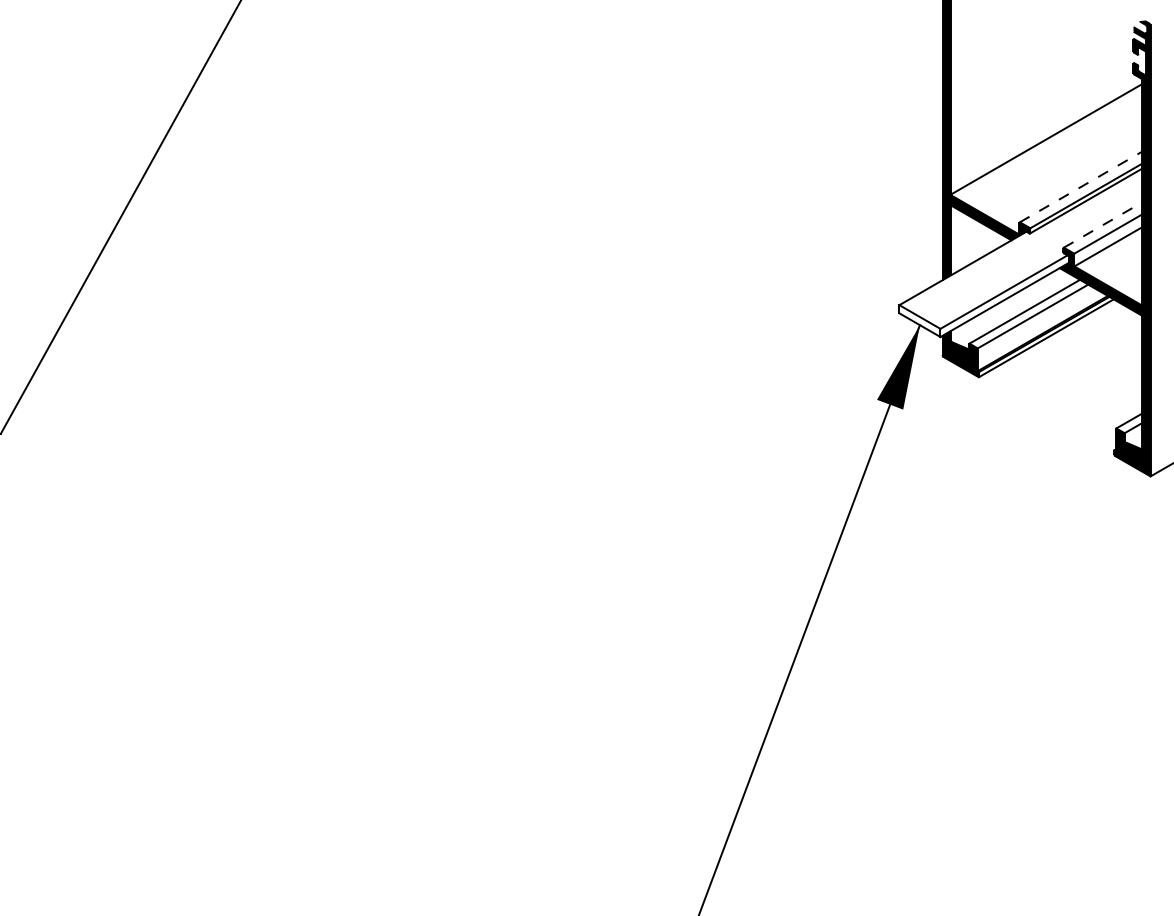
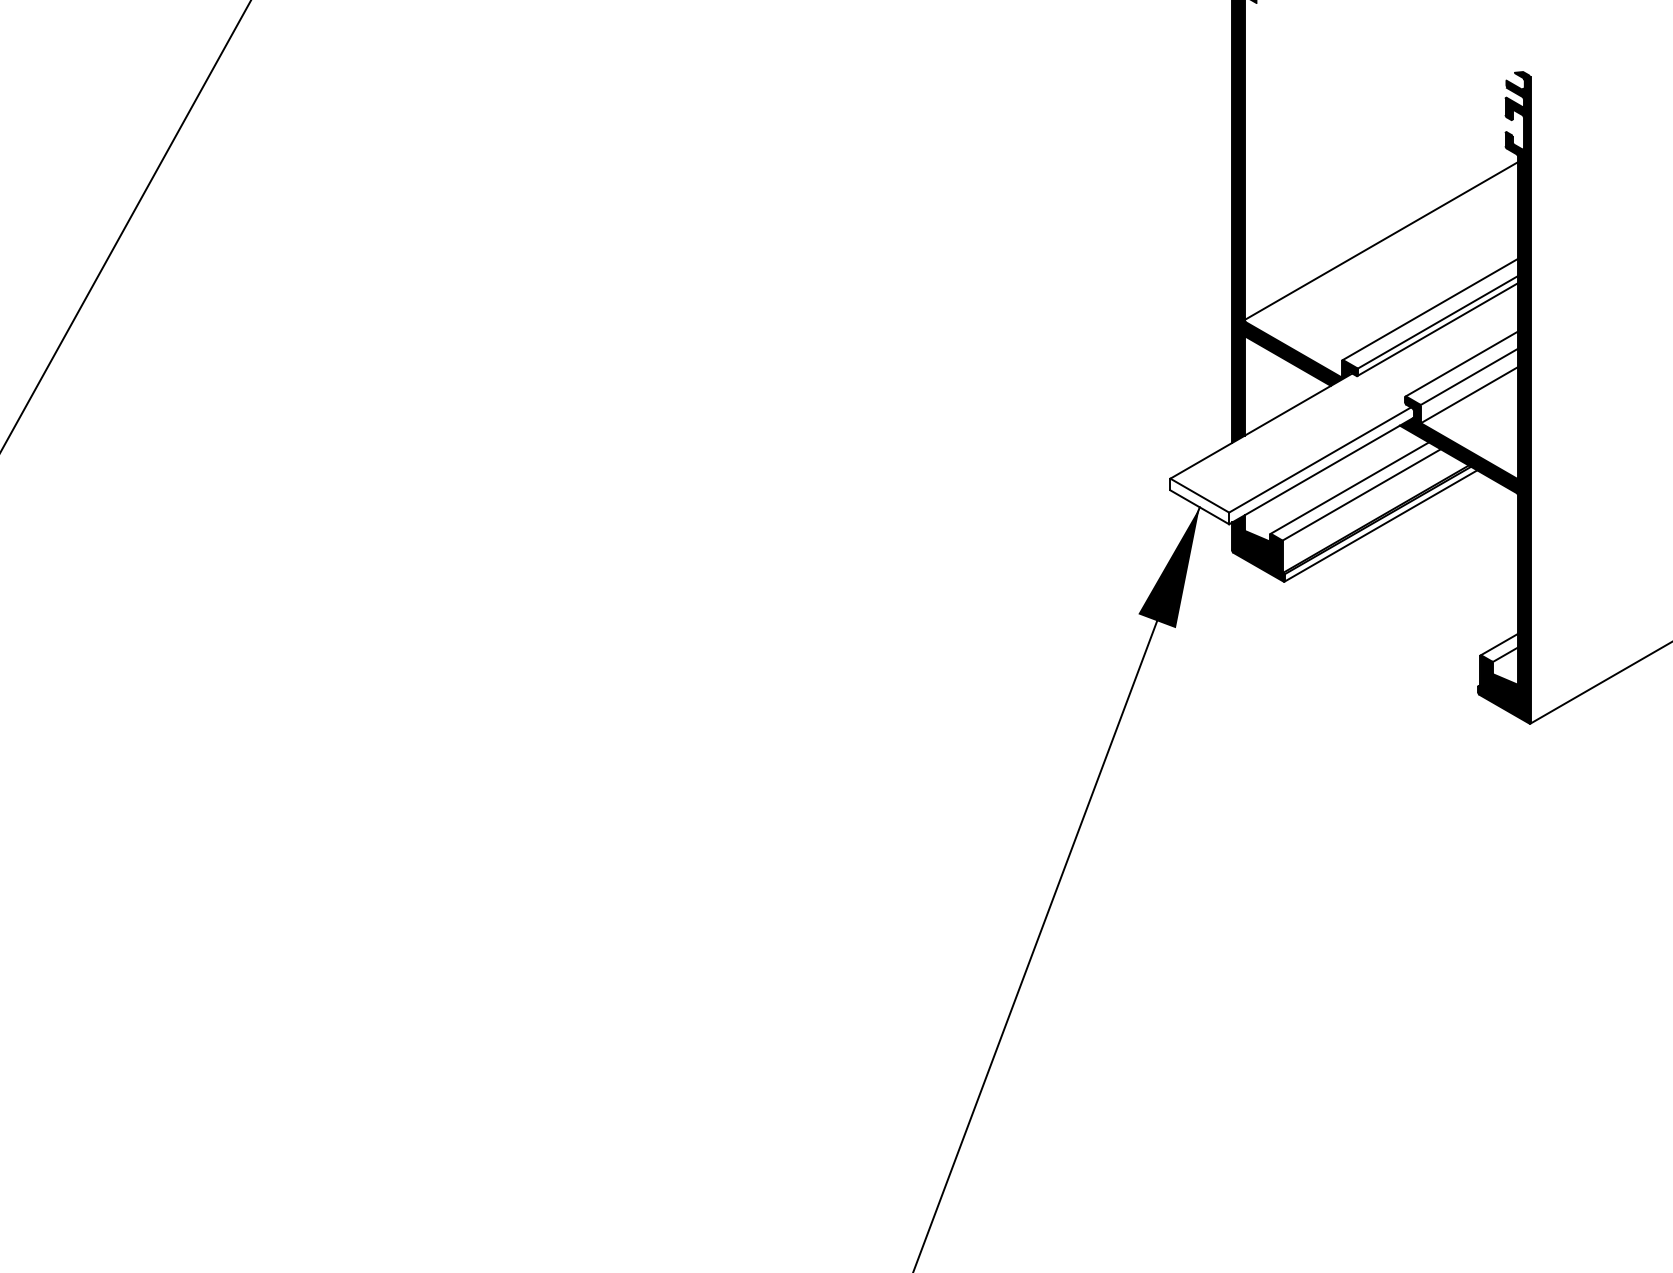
line: (1080, 187) -> (1429, 310), dashed -> solid
line: (1103, 224) -> (1462, 363), dashed -> solid

